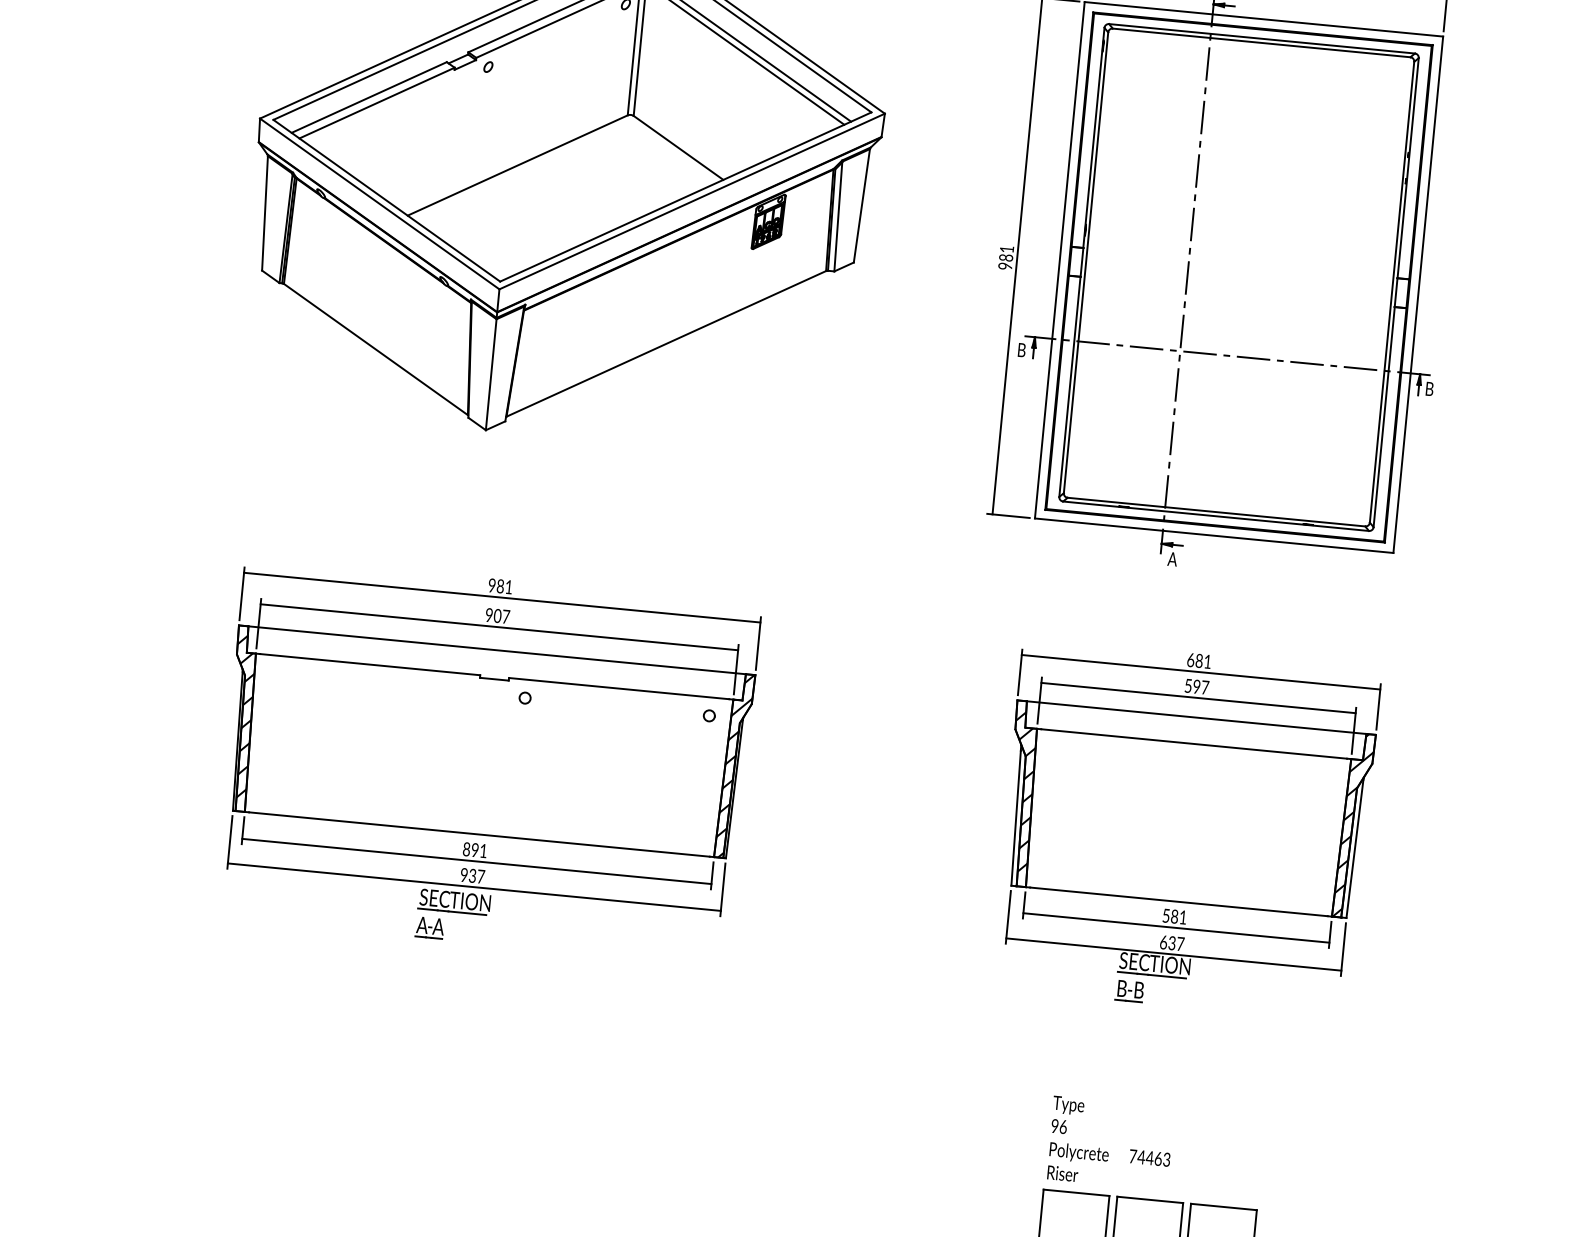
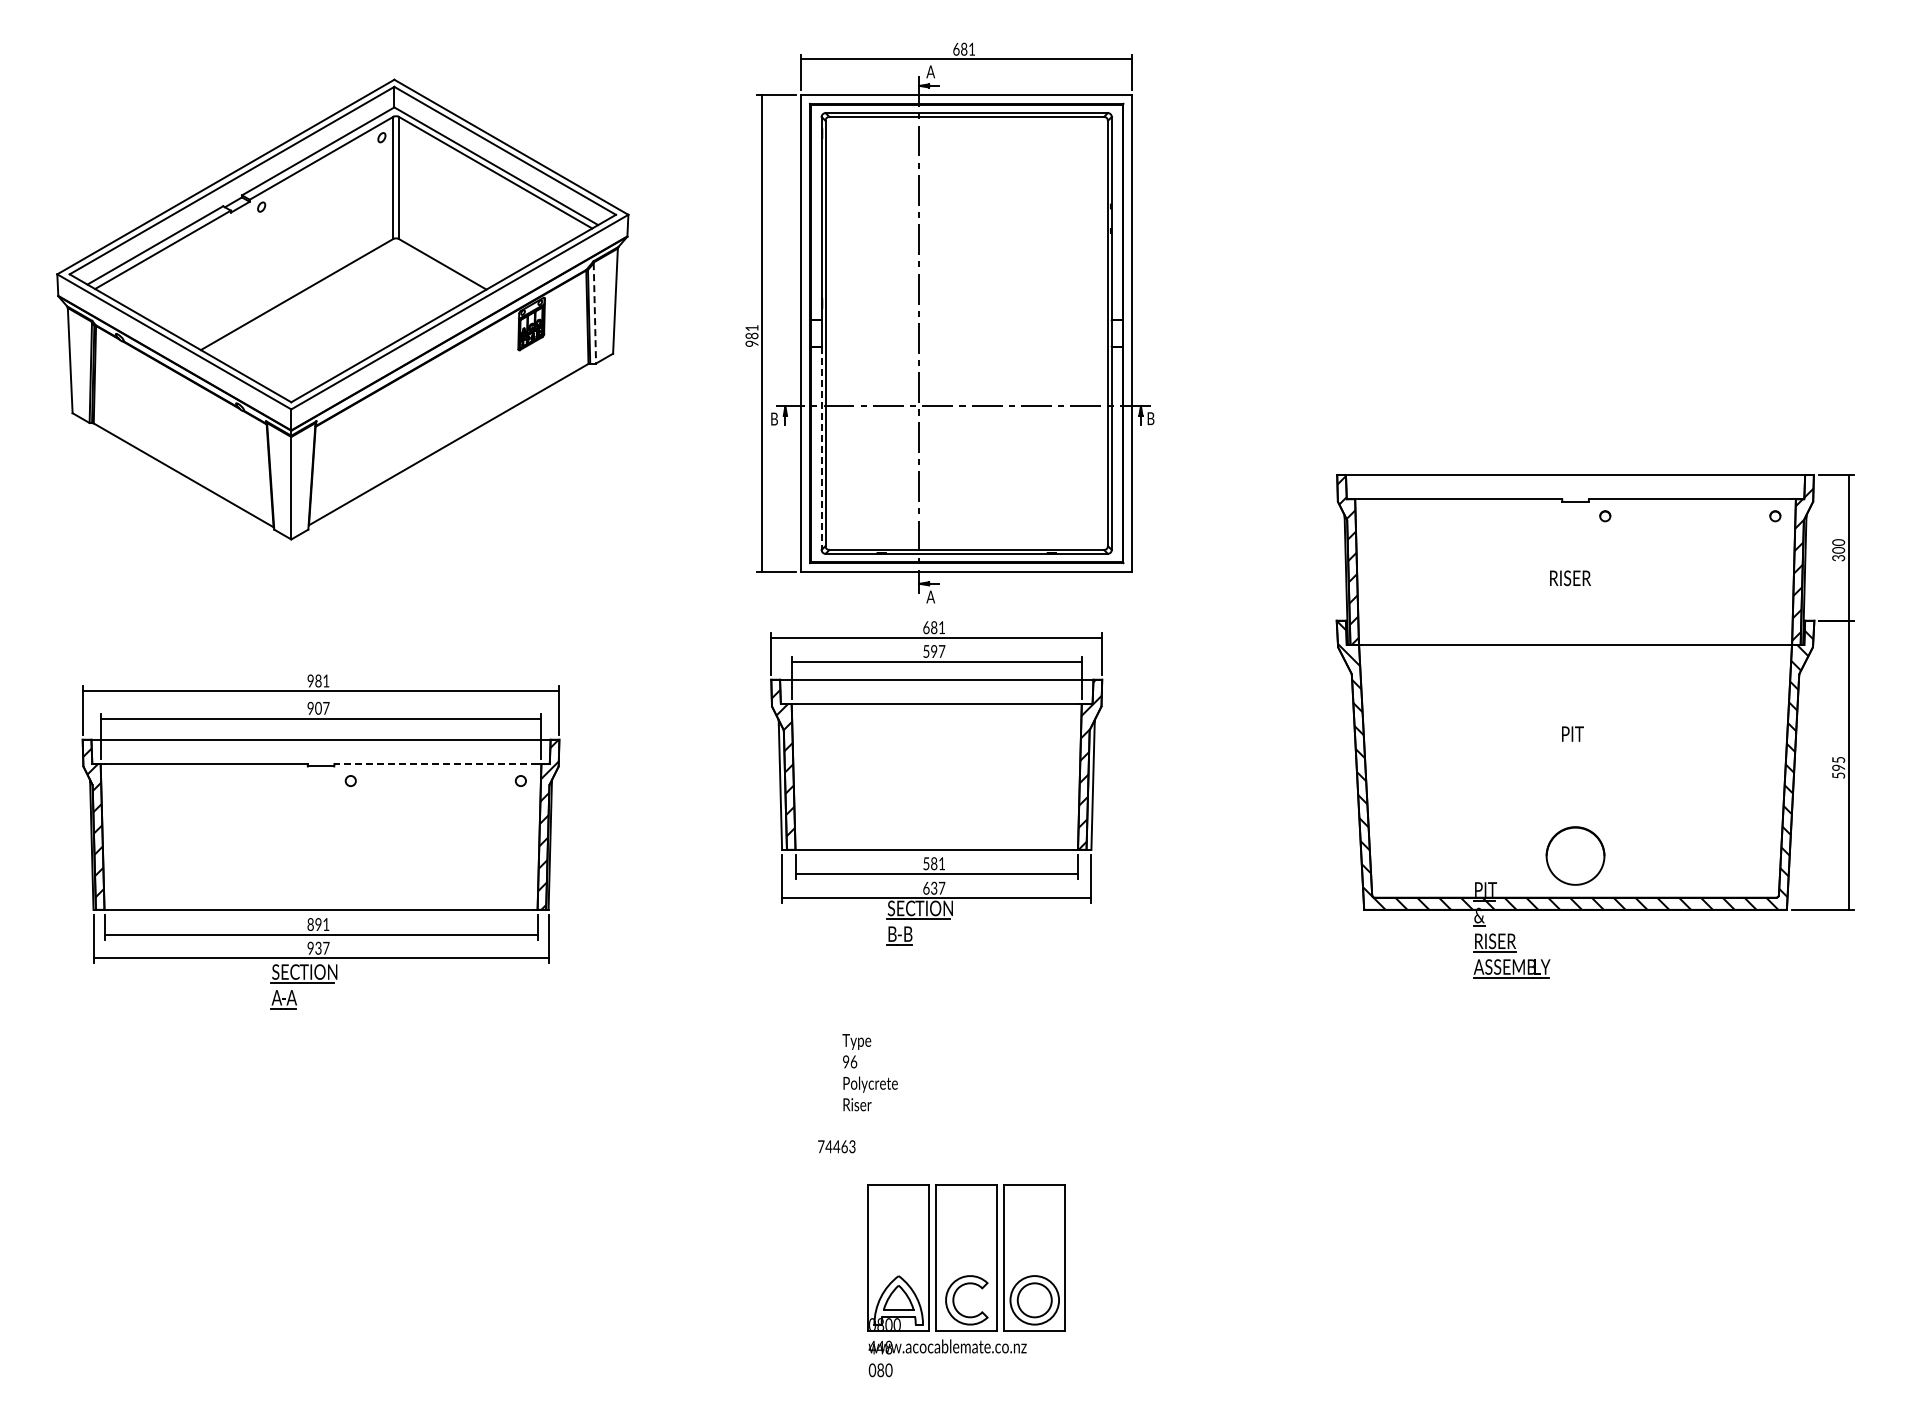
line: (837, 217) -> (594, 313), solid -> dashed
line: (1069, 386) -> (821, 448), solid -> dashed
line: (618, 689) -> (435, 764), solid -> dashed
part: (1185, 830) -> (936, 783), moved
text: (1079, 1140) -> (869, 1072), moved
text: (1149, 1157) -> (836, 1146), moved

